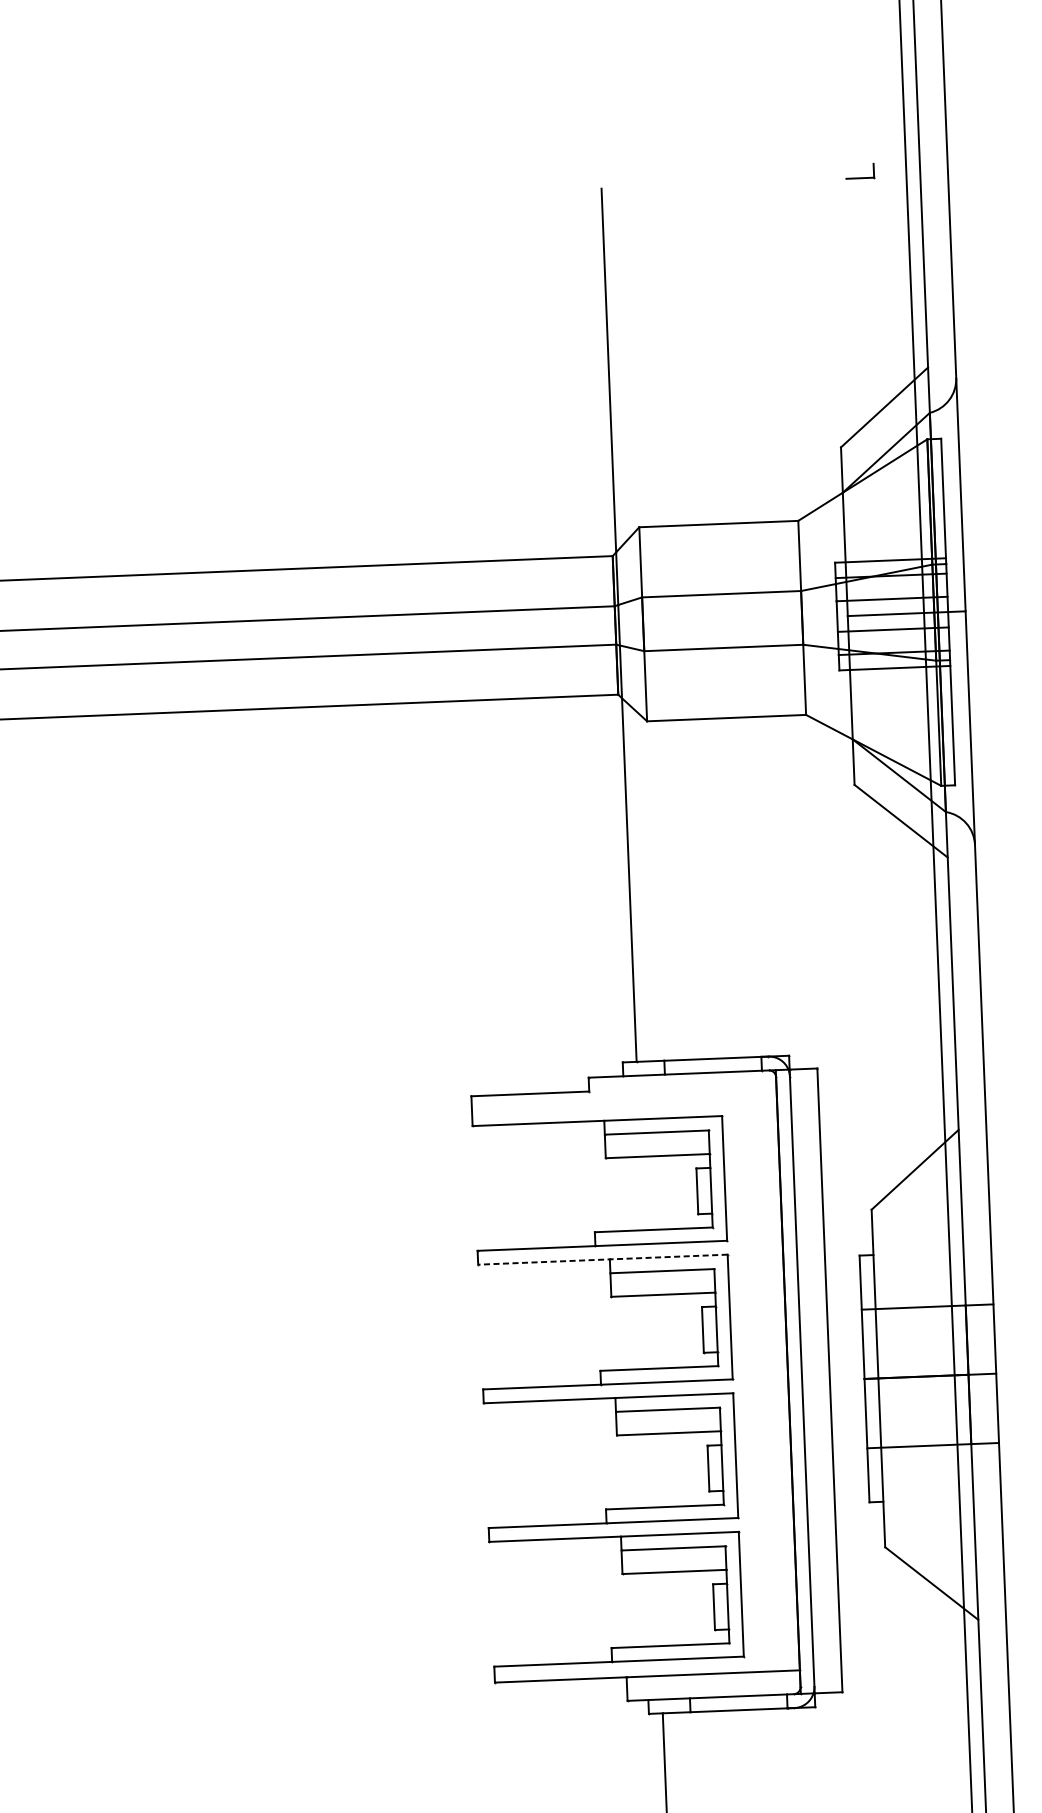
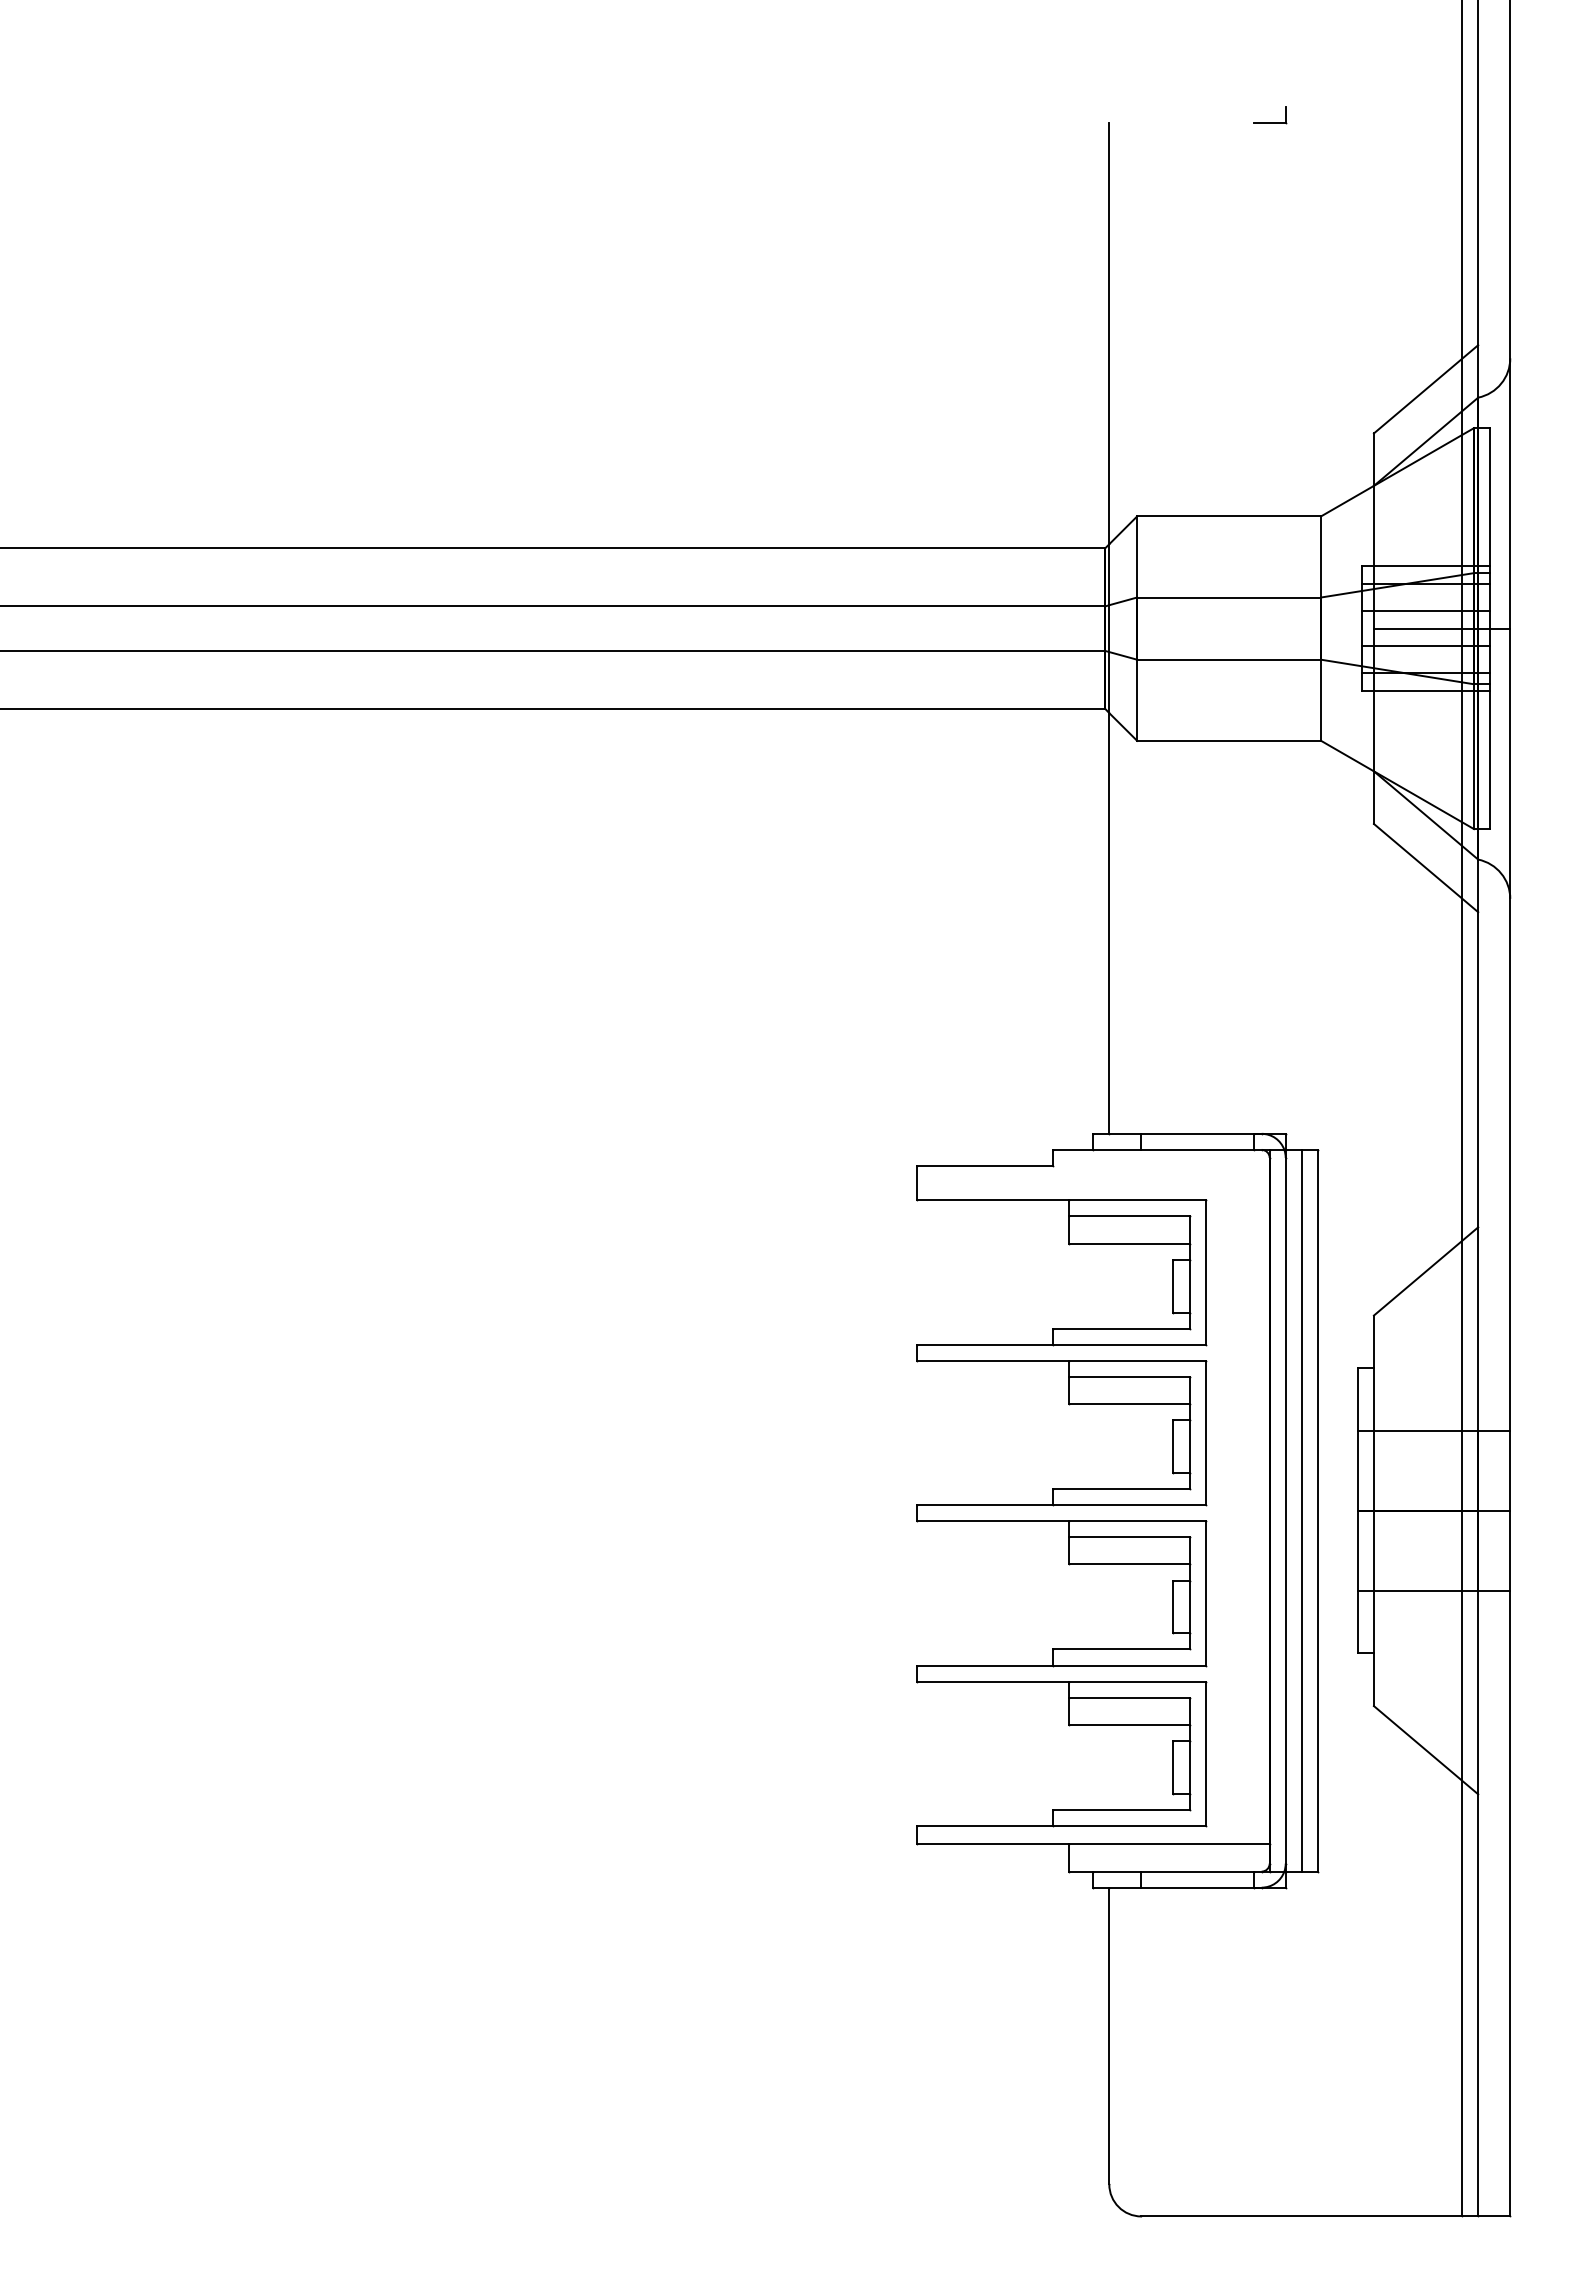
part: (860, 177) -> (1270, 122), moved
line: (602, 1259) -> (1060, 1360), dashed -> solid
line: (815, 1380) -> (1301, 1510), added

